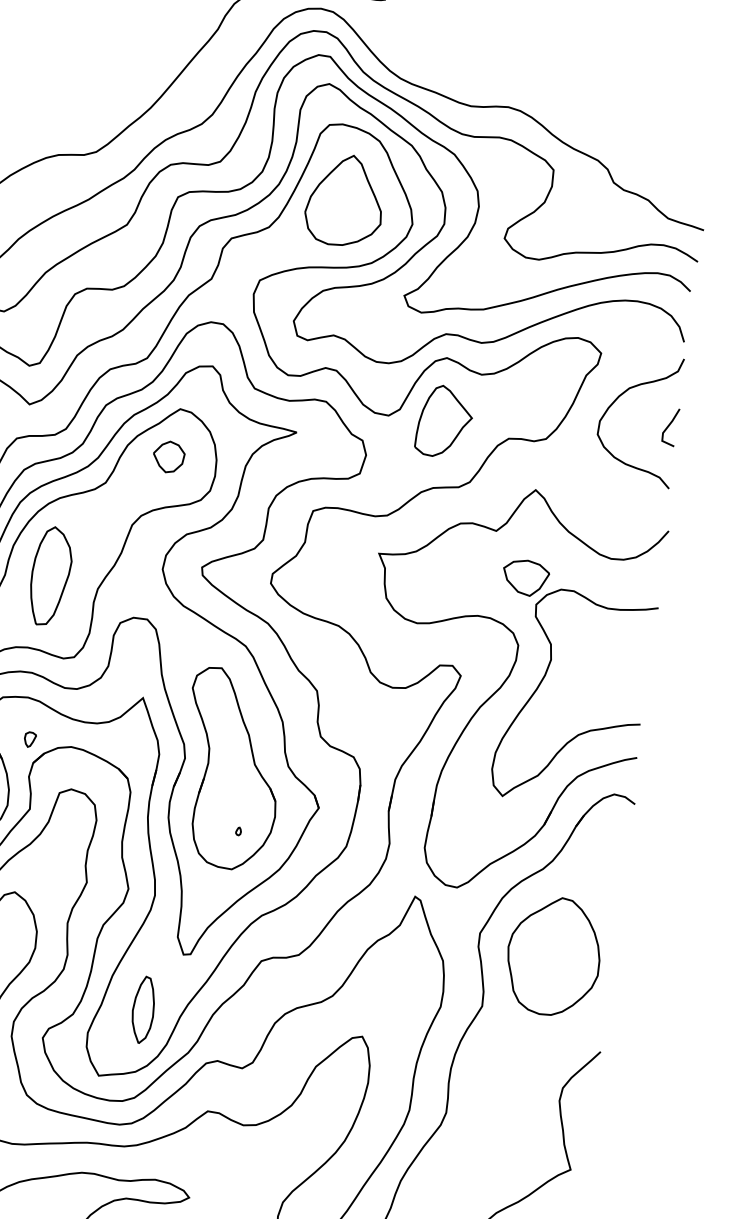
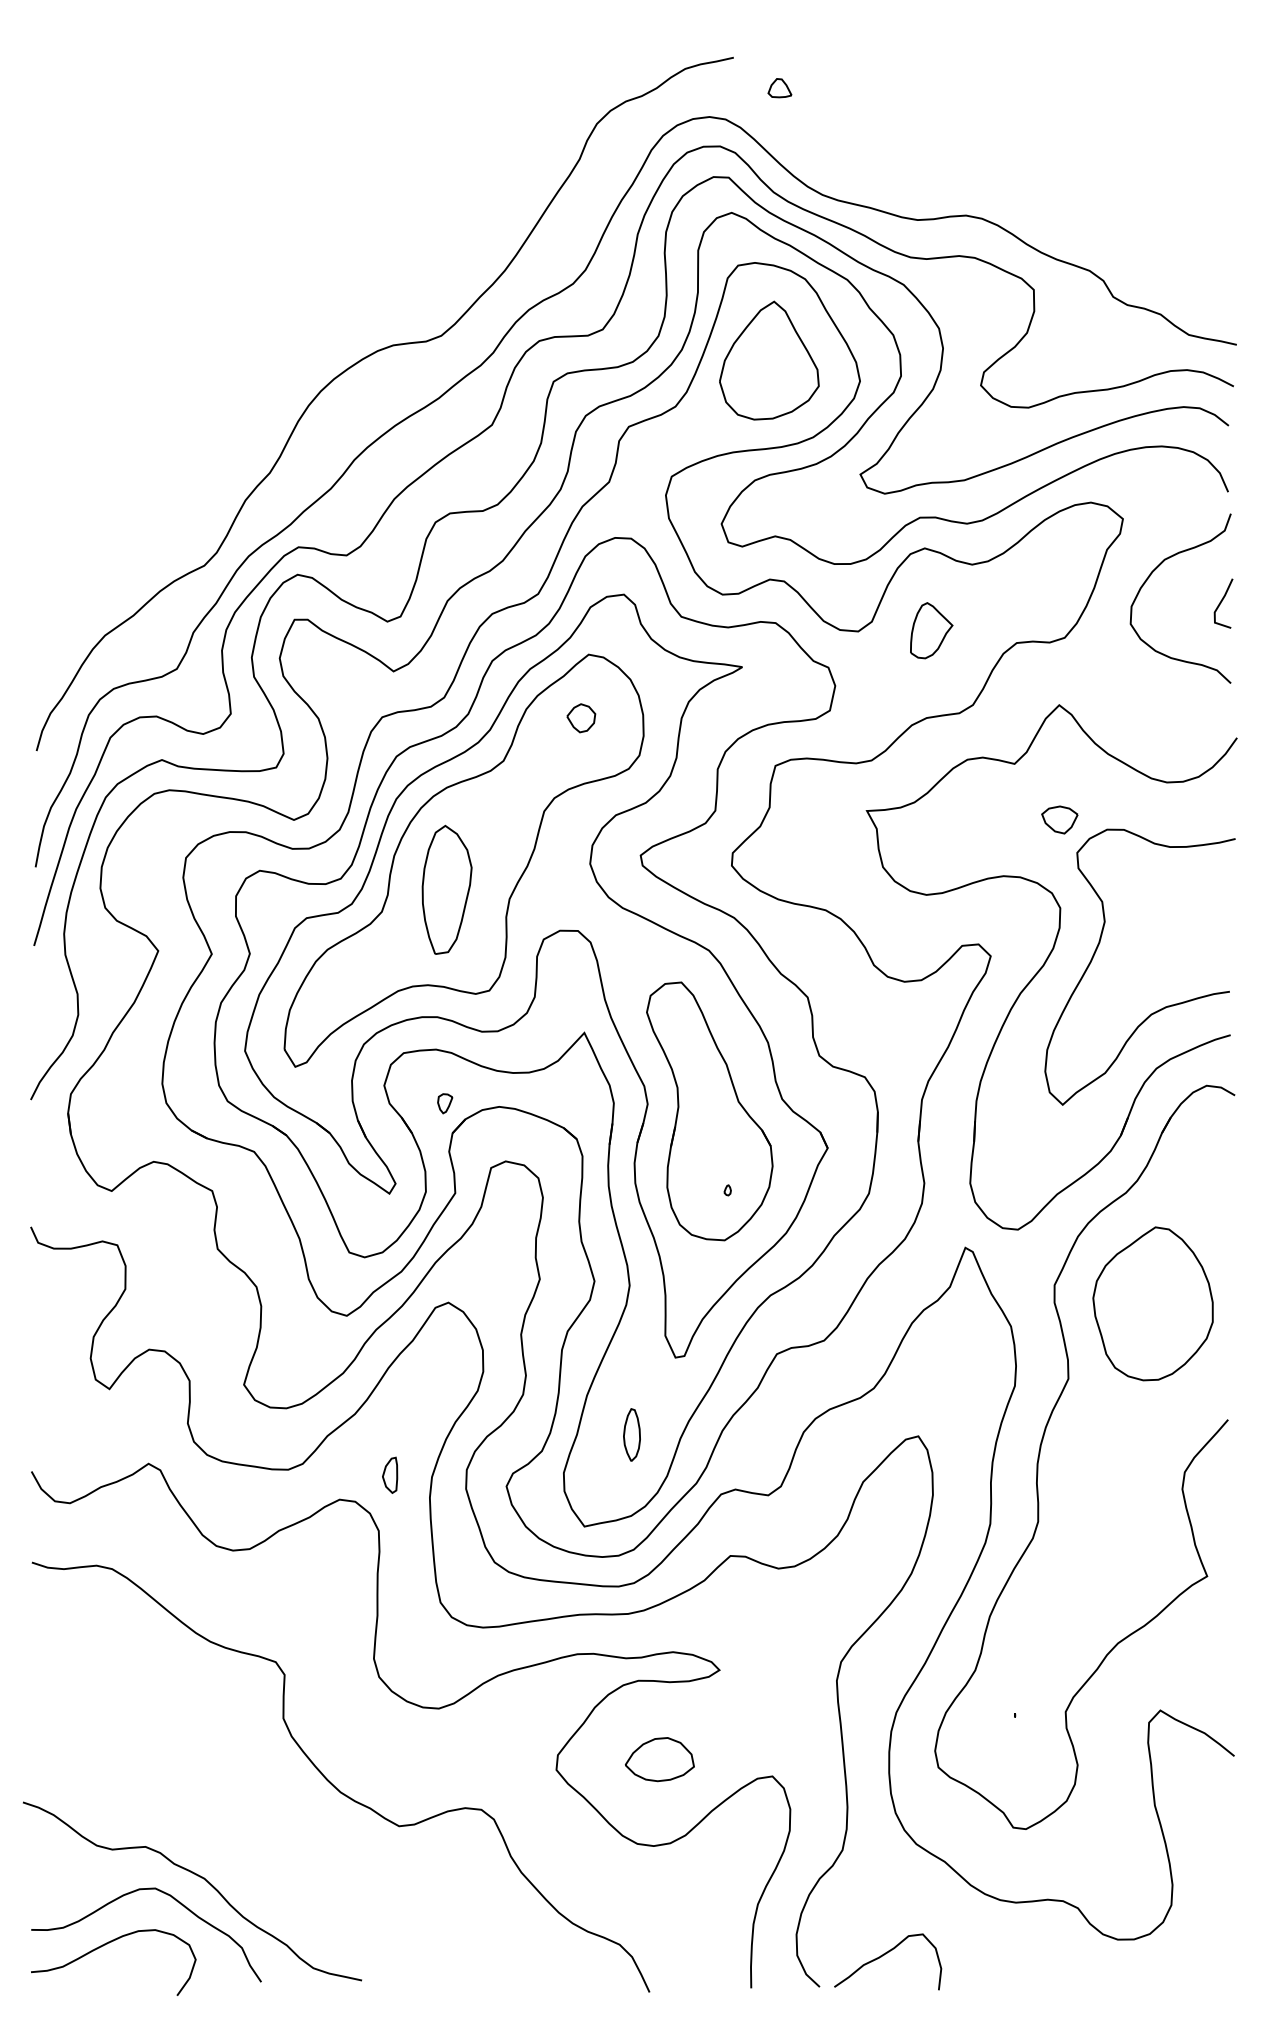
part: (444, 421) -> (931, 630), size x0.6
part: (169, 457) -> (581, 718), size x0.7
part: (525, 577) -> (1059, 819), size x0.6
part: (143, 1009) -> (631, 1434), size x0.6

